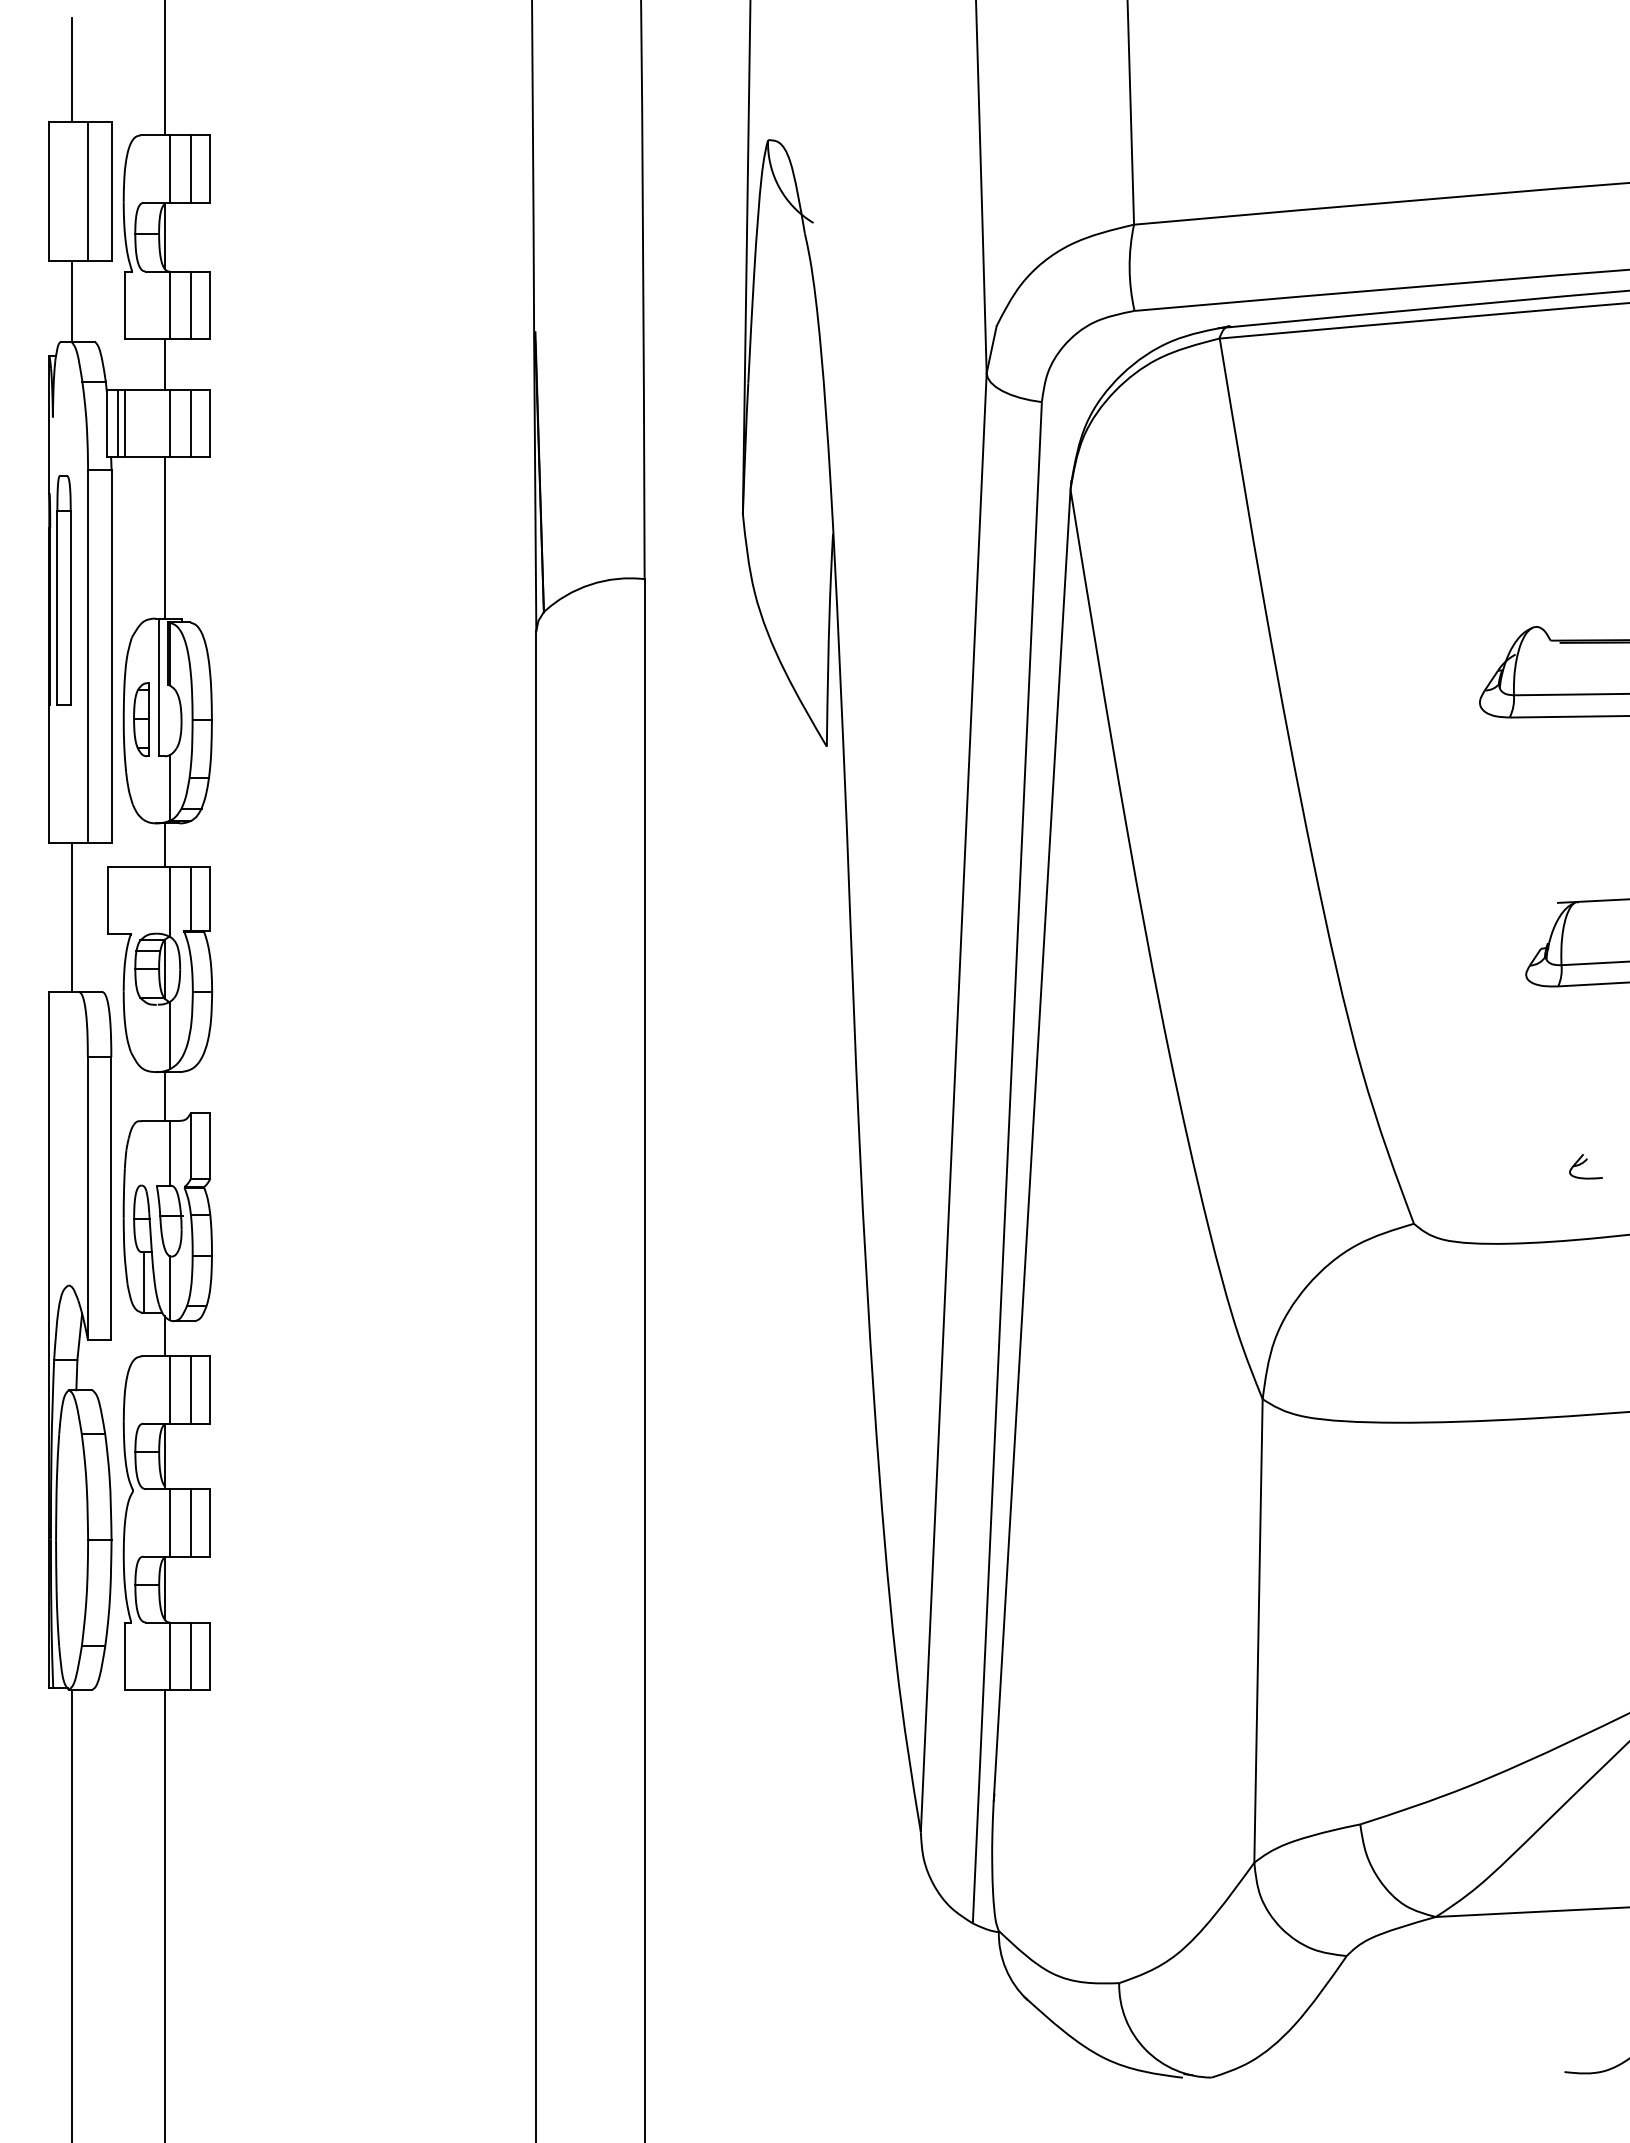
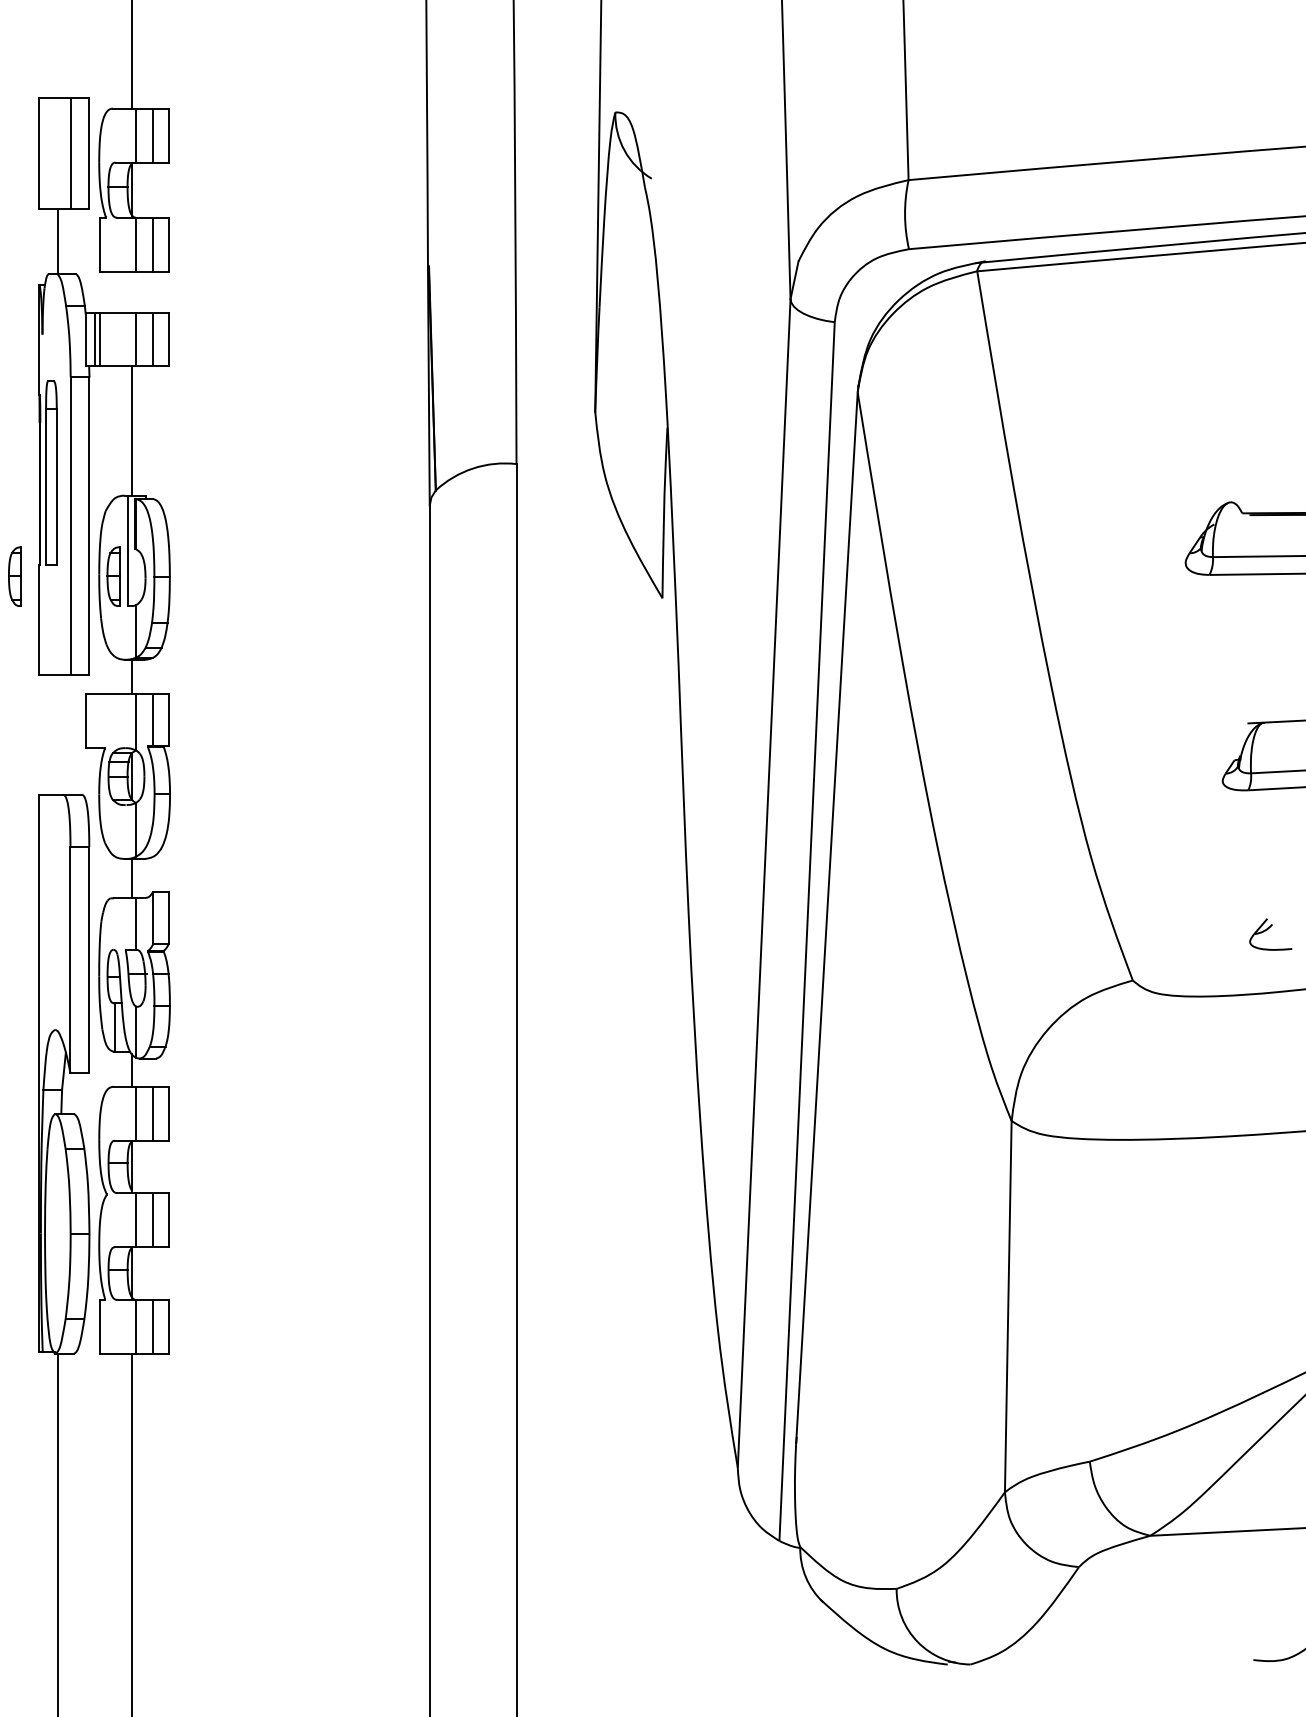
line: (72, 69) -> (58, 55), removed
line: (165, 363) -> (132, 291), removed
part: (18, 719) -> (14, 576), added
line: (72, 916) -> (58, 734), removed
part: (1585, 1166) -> (1270, 934), size x1.6

